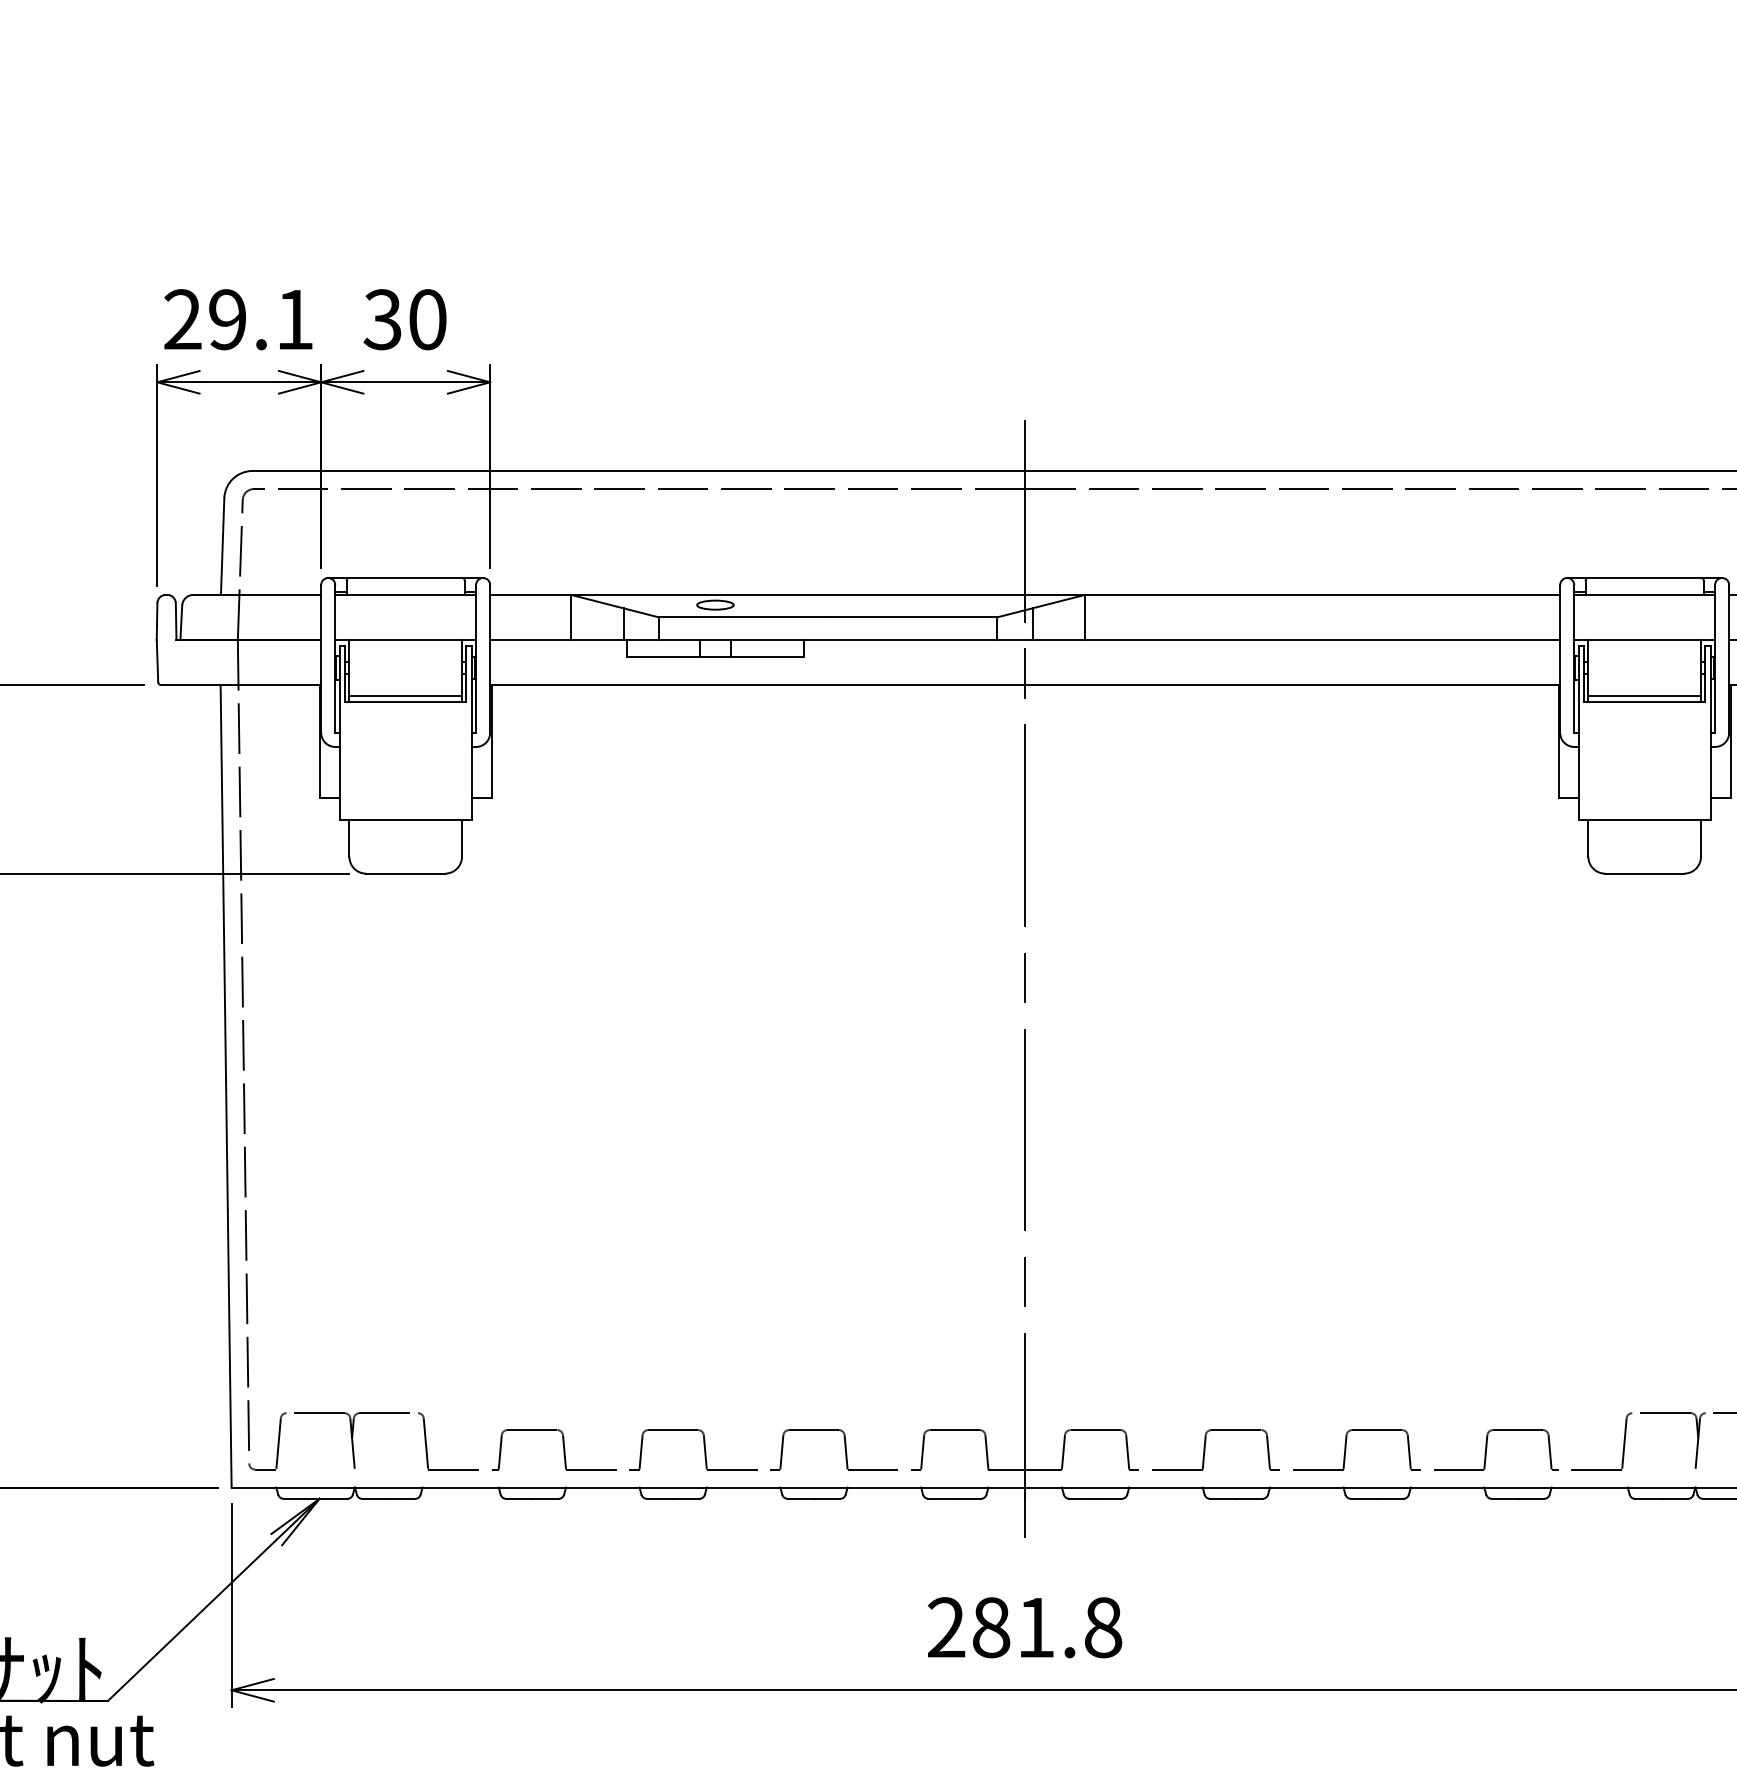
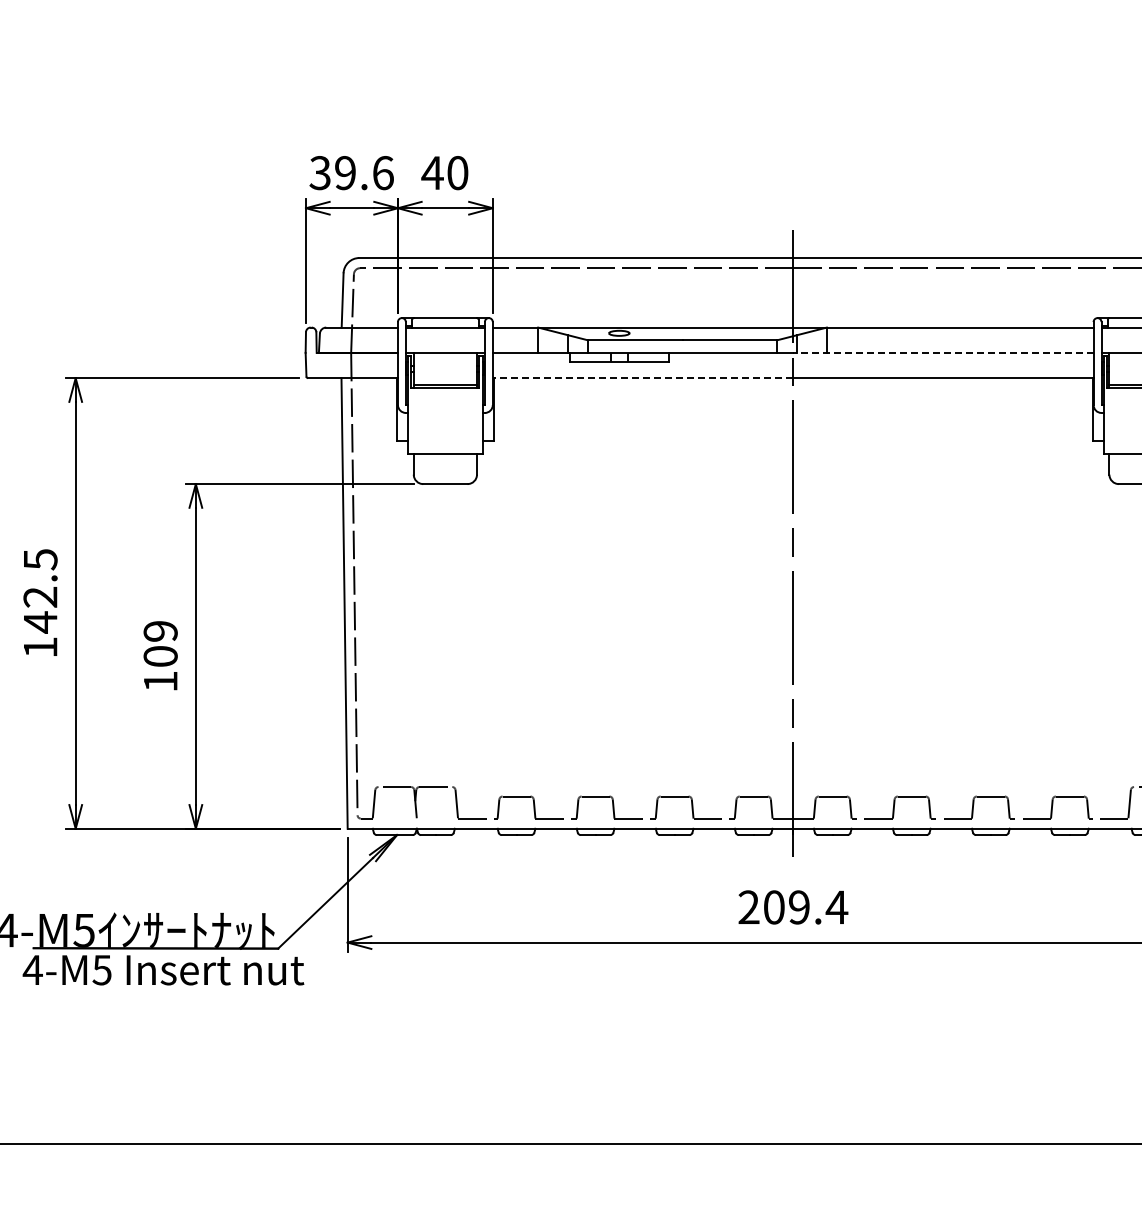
text: (238, 320) -> (351, 173), 29.1 -> 39.6
text: (382, 320) -> (432, 173), 30 -> 40
line: (1291, 639) -> (942, 352), solid -> dashed
line: (756, 685) -> (642, 378), solid -> dashed
text: (1048, 1627) -> (806, 907), 281.8 -> 209.4

